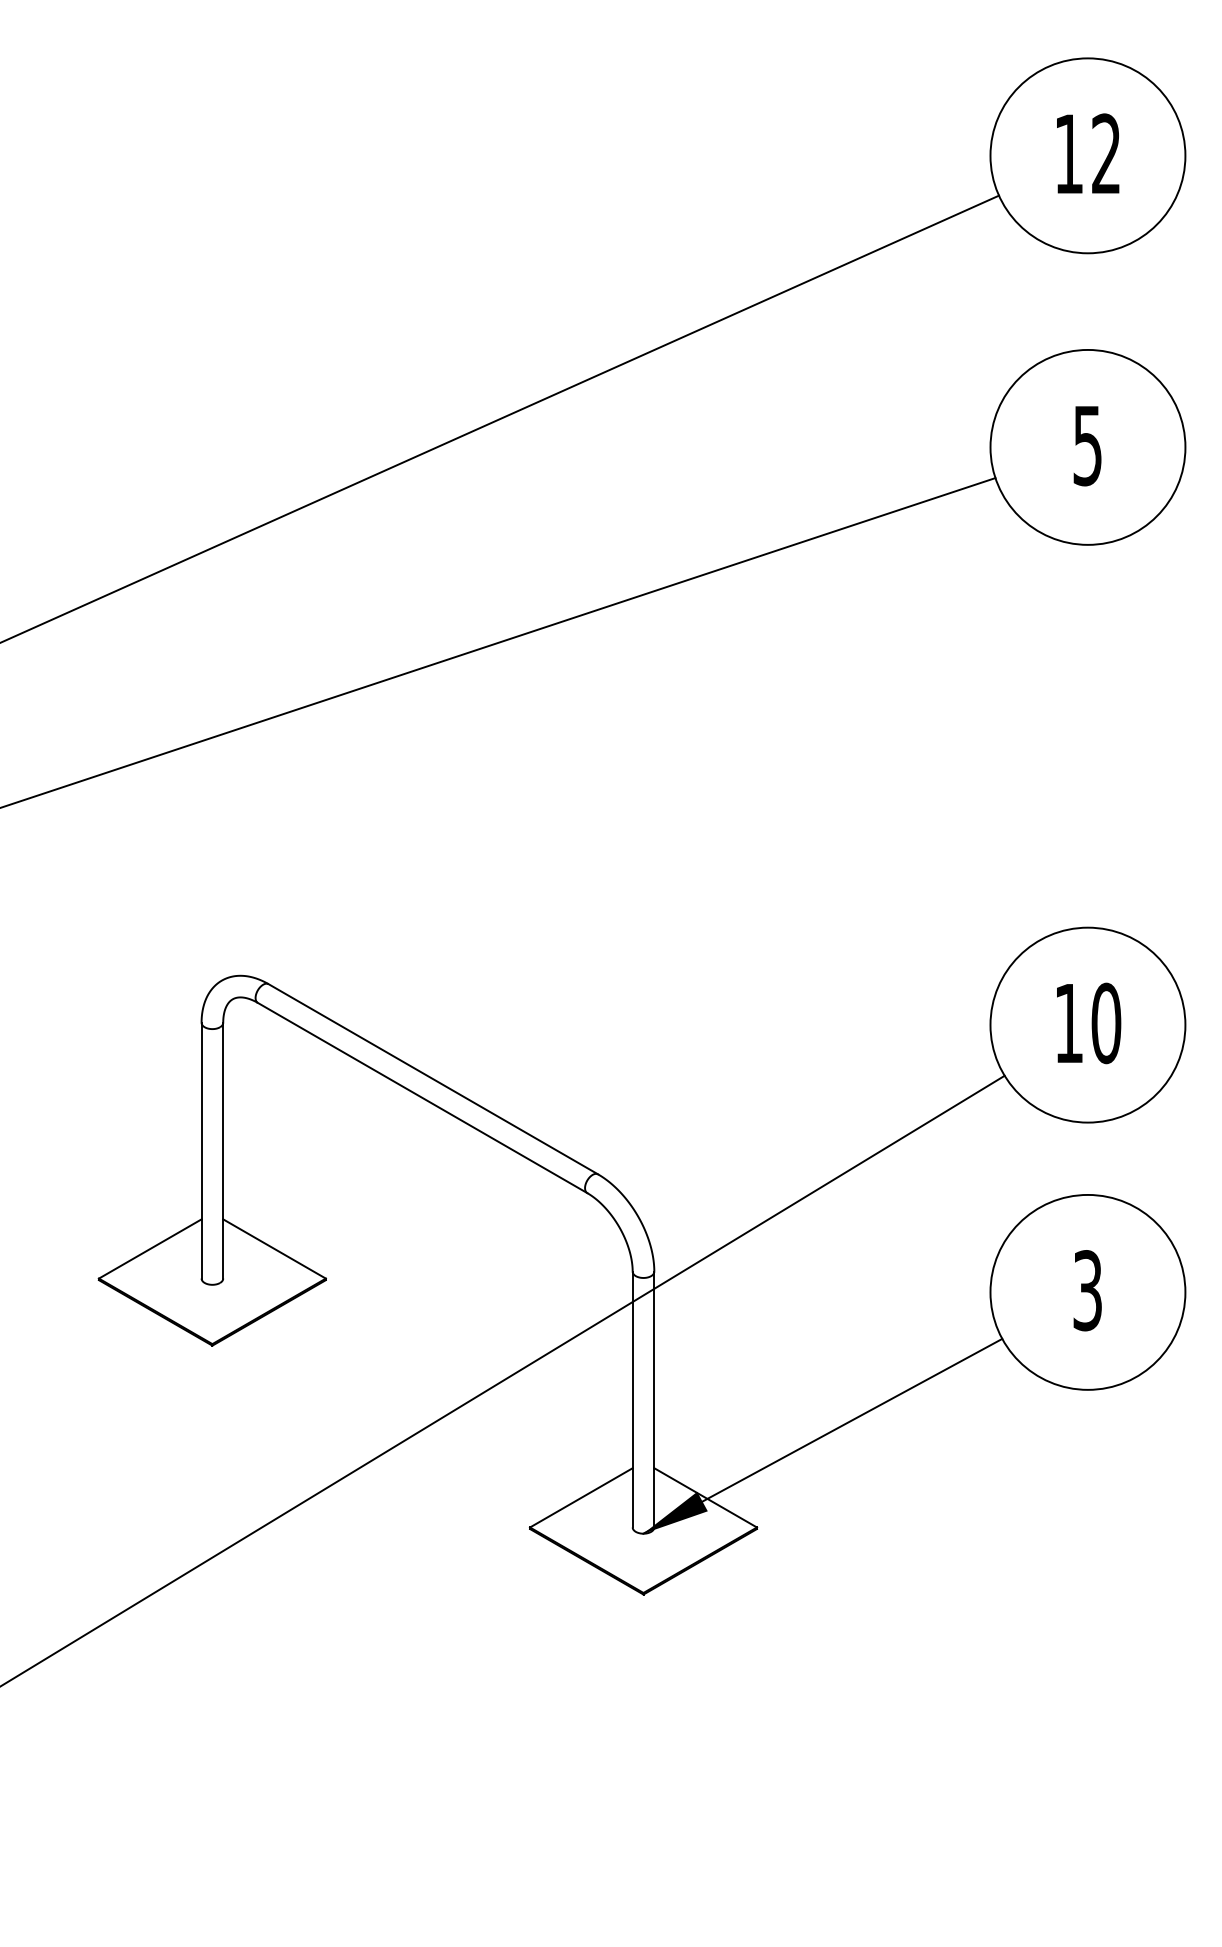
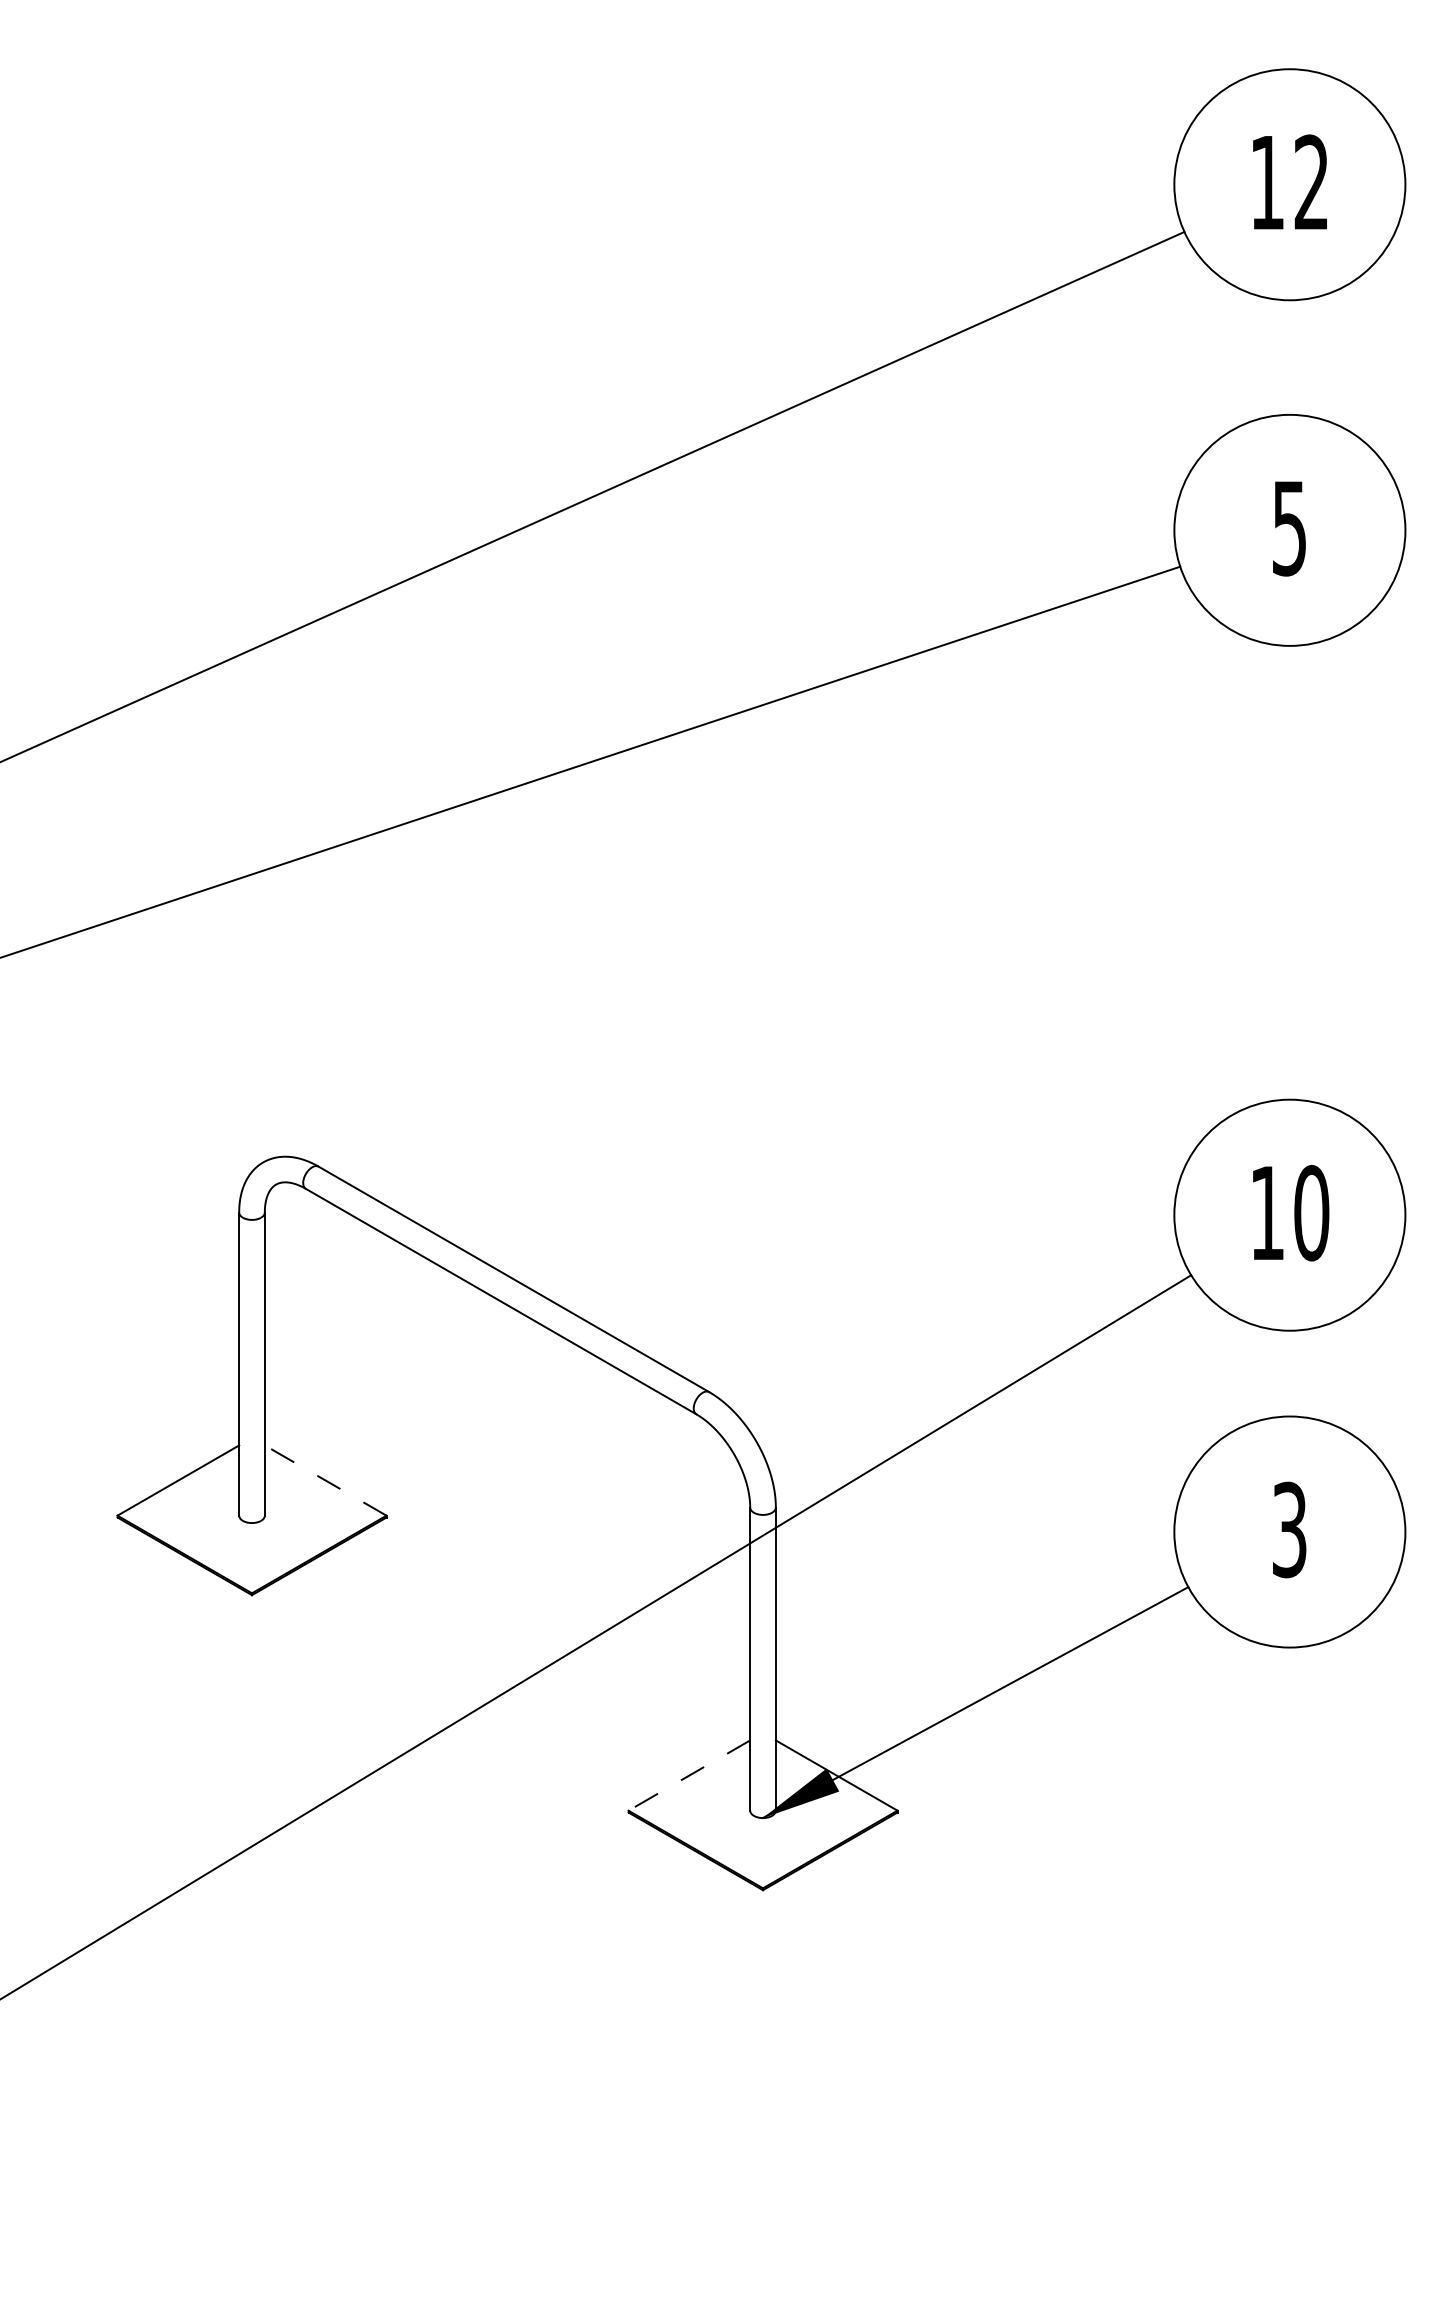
line: (274, 1248) -> (325, 1480), solid -> dashed
line: (580, 1497) -> (688, 1775), solid -> dashed

